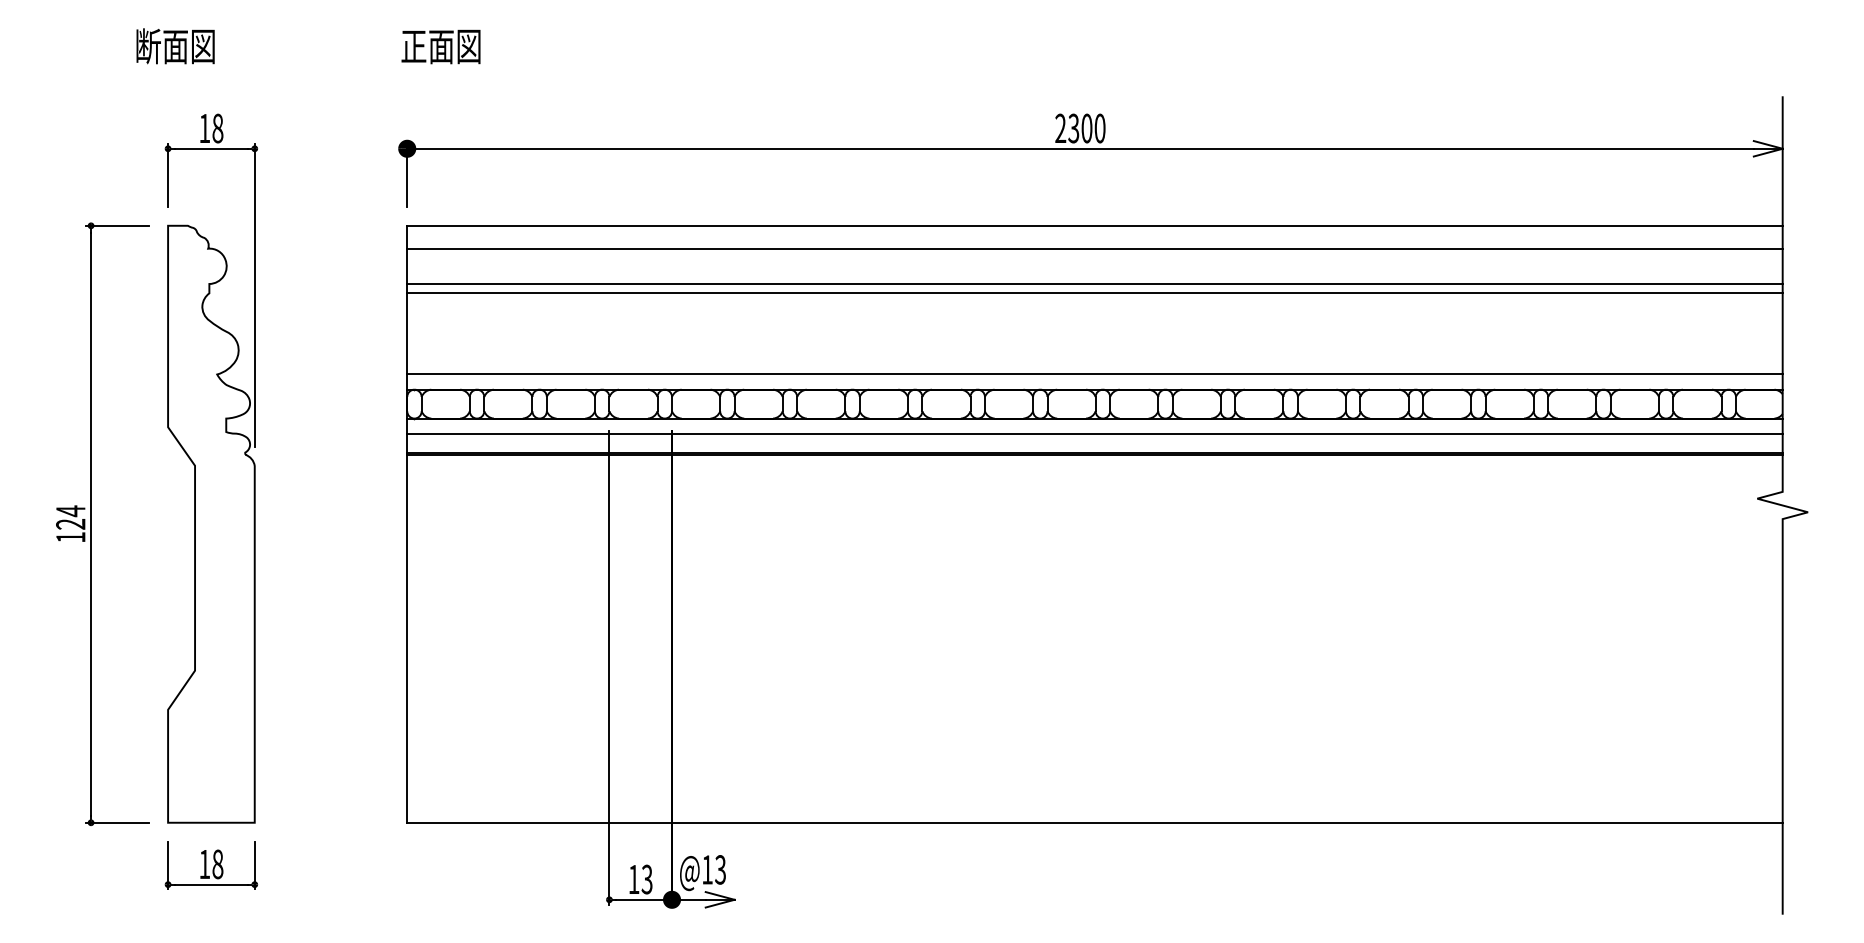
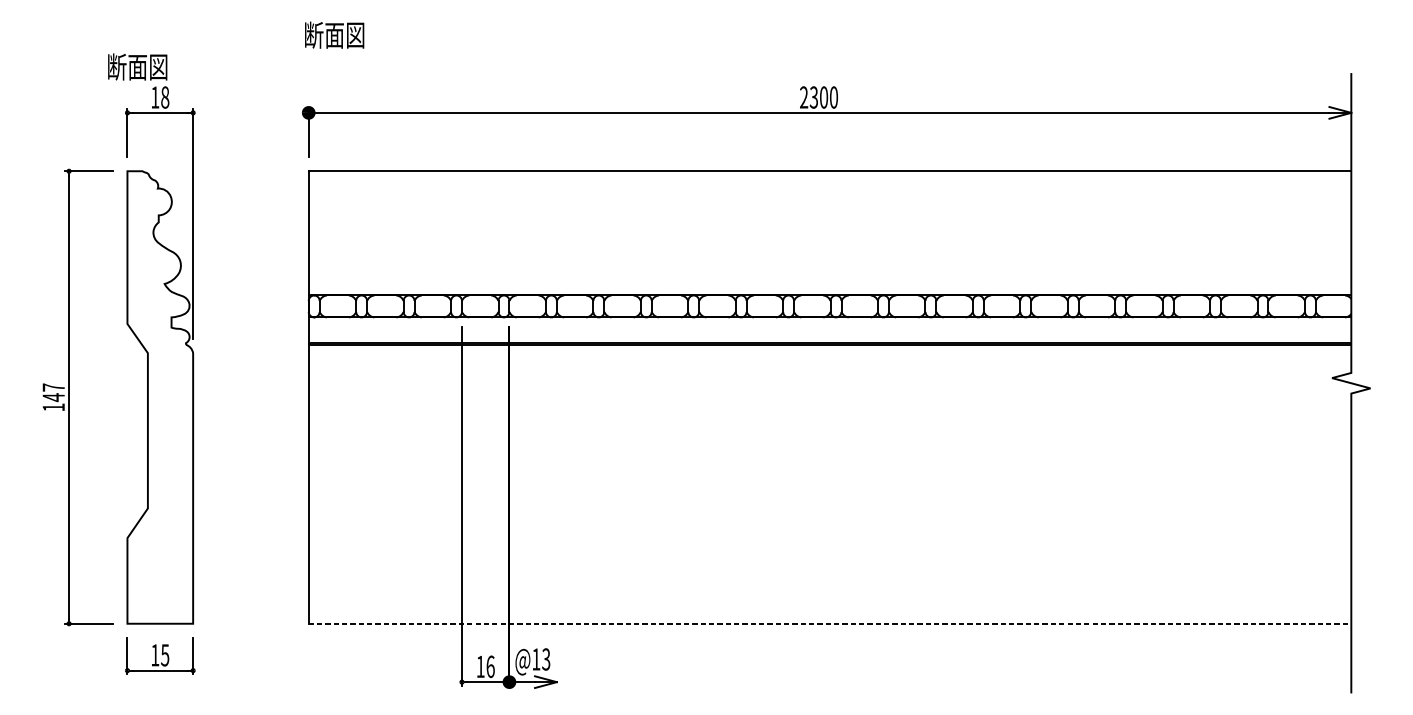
text: (175, 46) -> (137, 67), moved
text: (413, 46) -> (313, 35), 正面図 -> 断面図
line: (1094, 248) -> (829, 188), removed
line: (1094, 284) -> (829, 215), removed
line: (1094, 293) -> (829, 222), removed
line: (1094, 374) -> (829, 283), removed
line: (1094, 433) -> (829, 328), removed
text: (70, 517) -> (53, 392), 124 -> 147
line: (1094, 822) -> (829, 623), solid -> dashed
text: (217, 864) -> (164, 655), 18 -> 15
text: (646, 879) -> (490, 666), 13 -> 16

